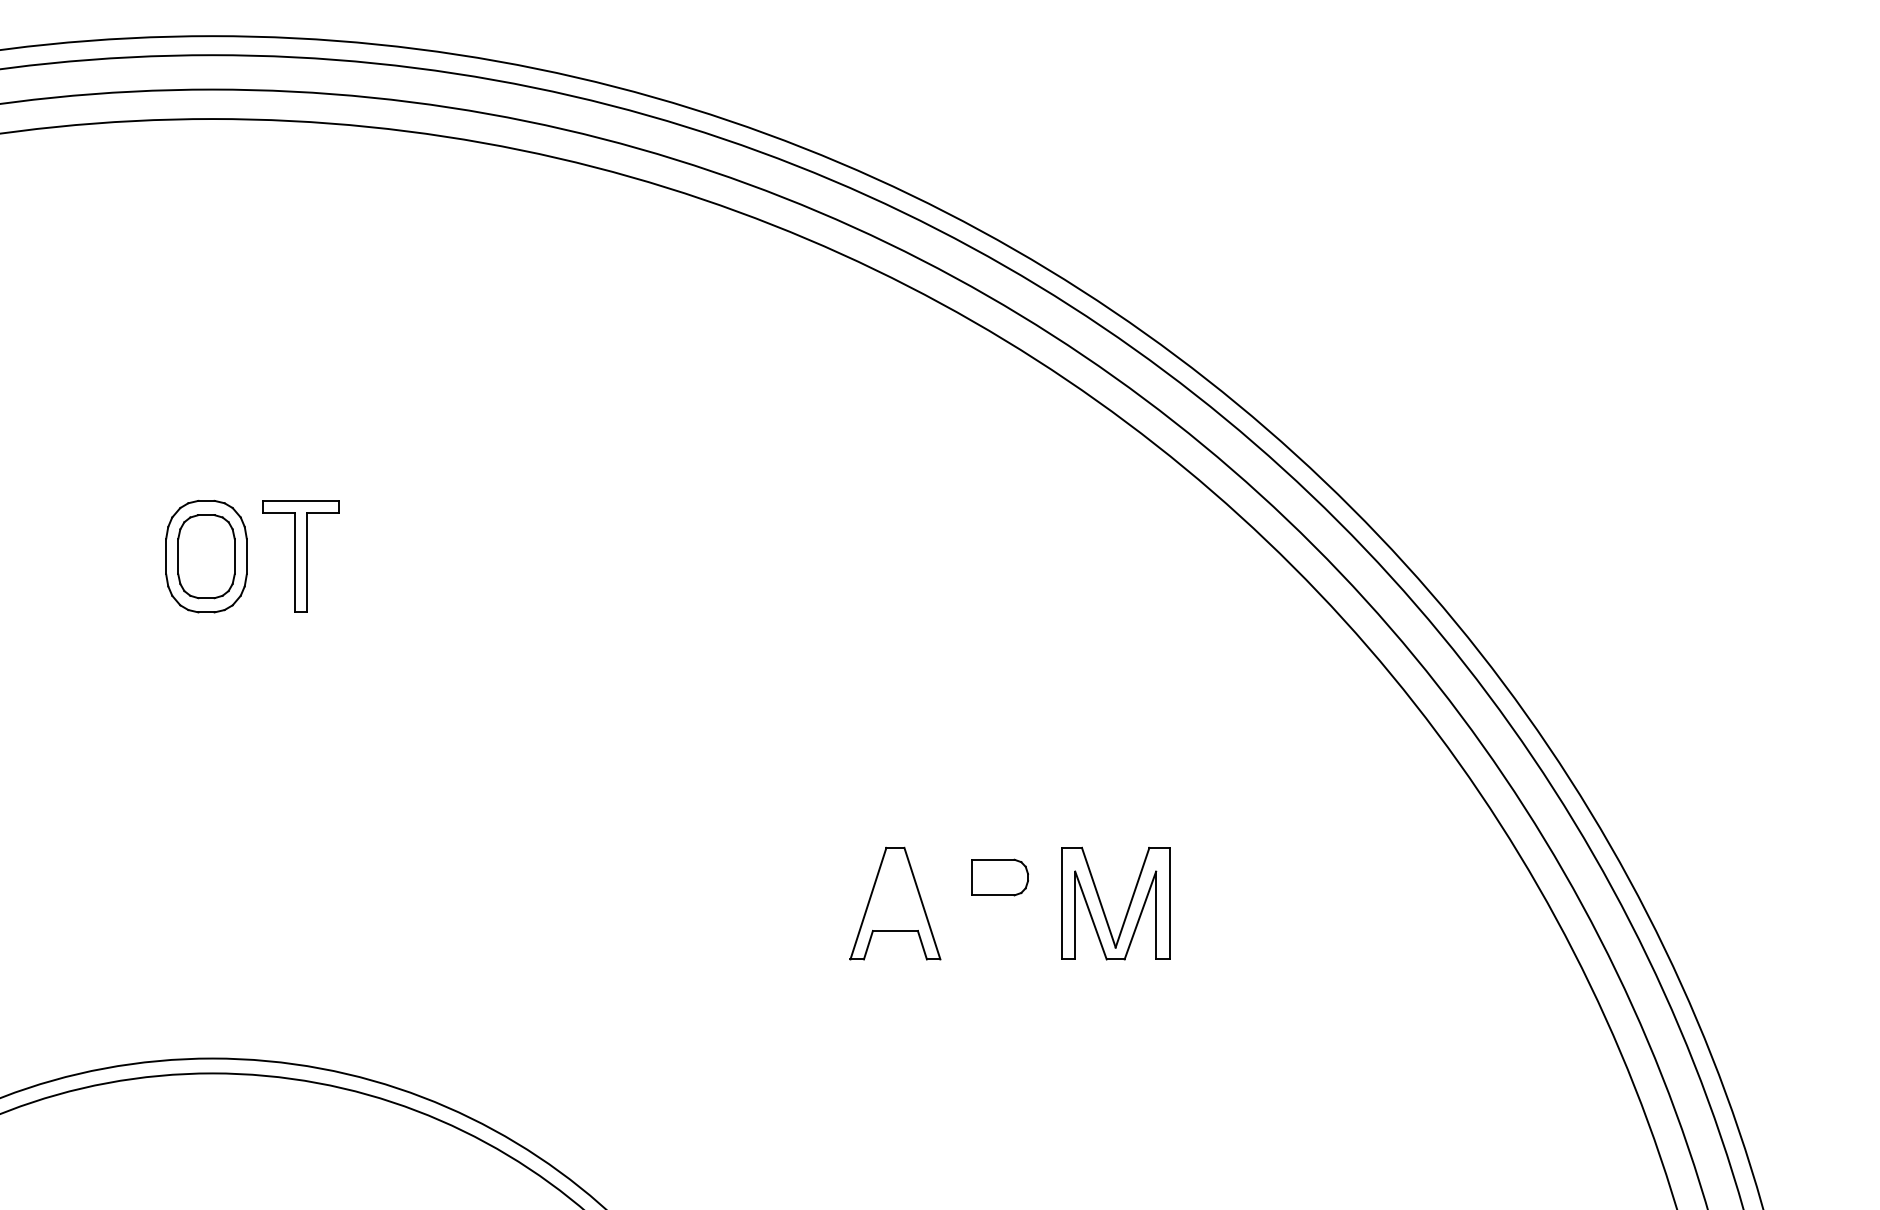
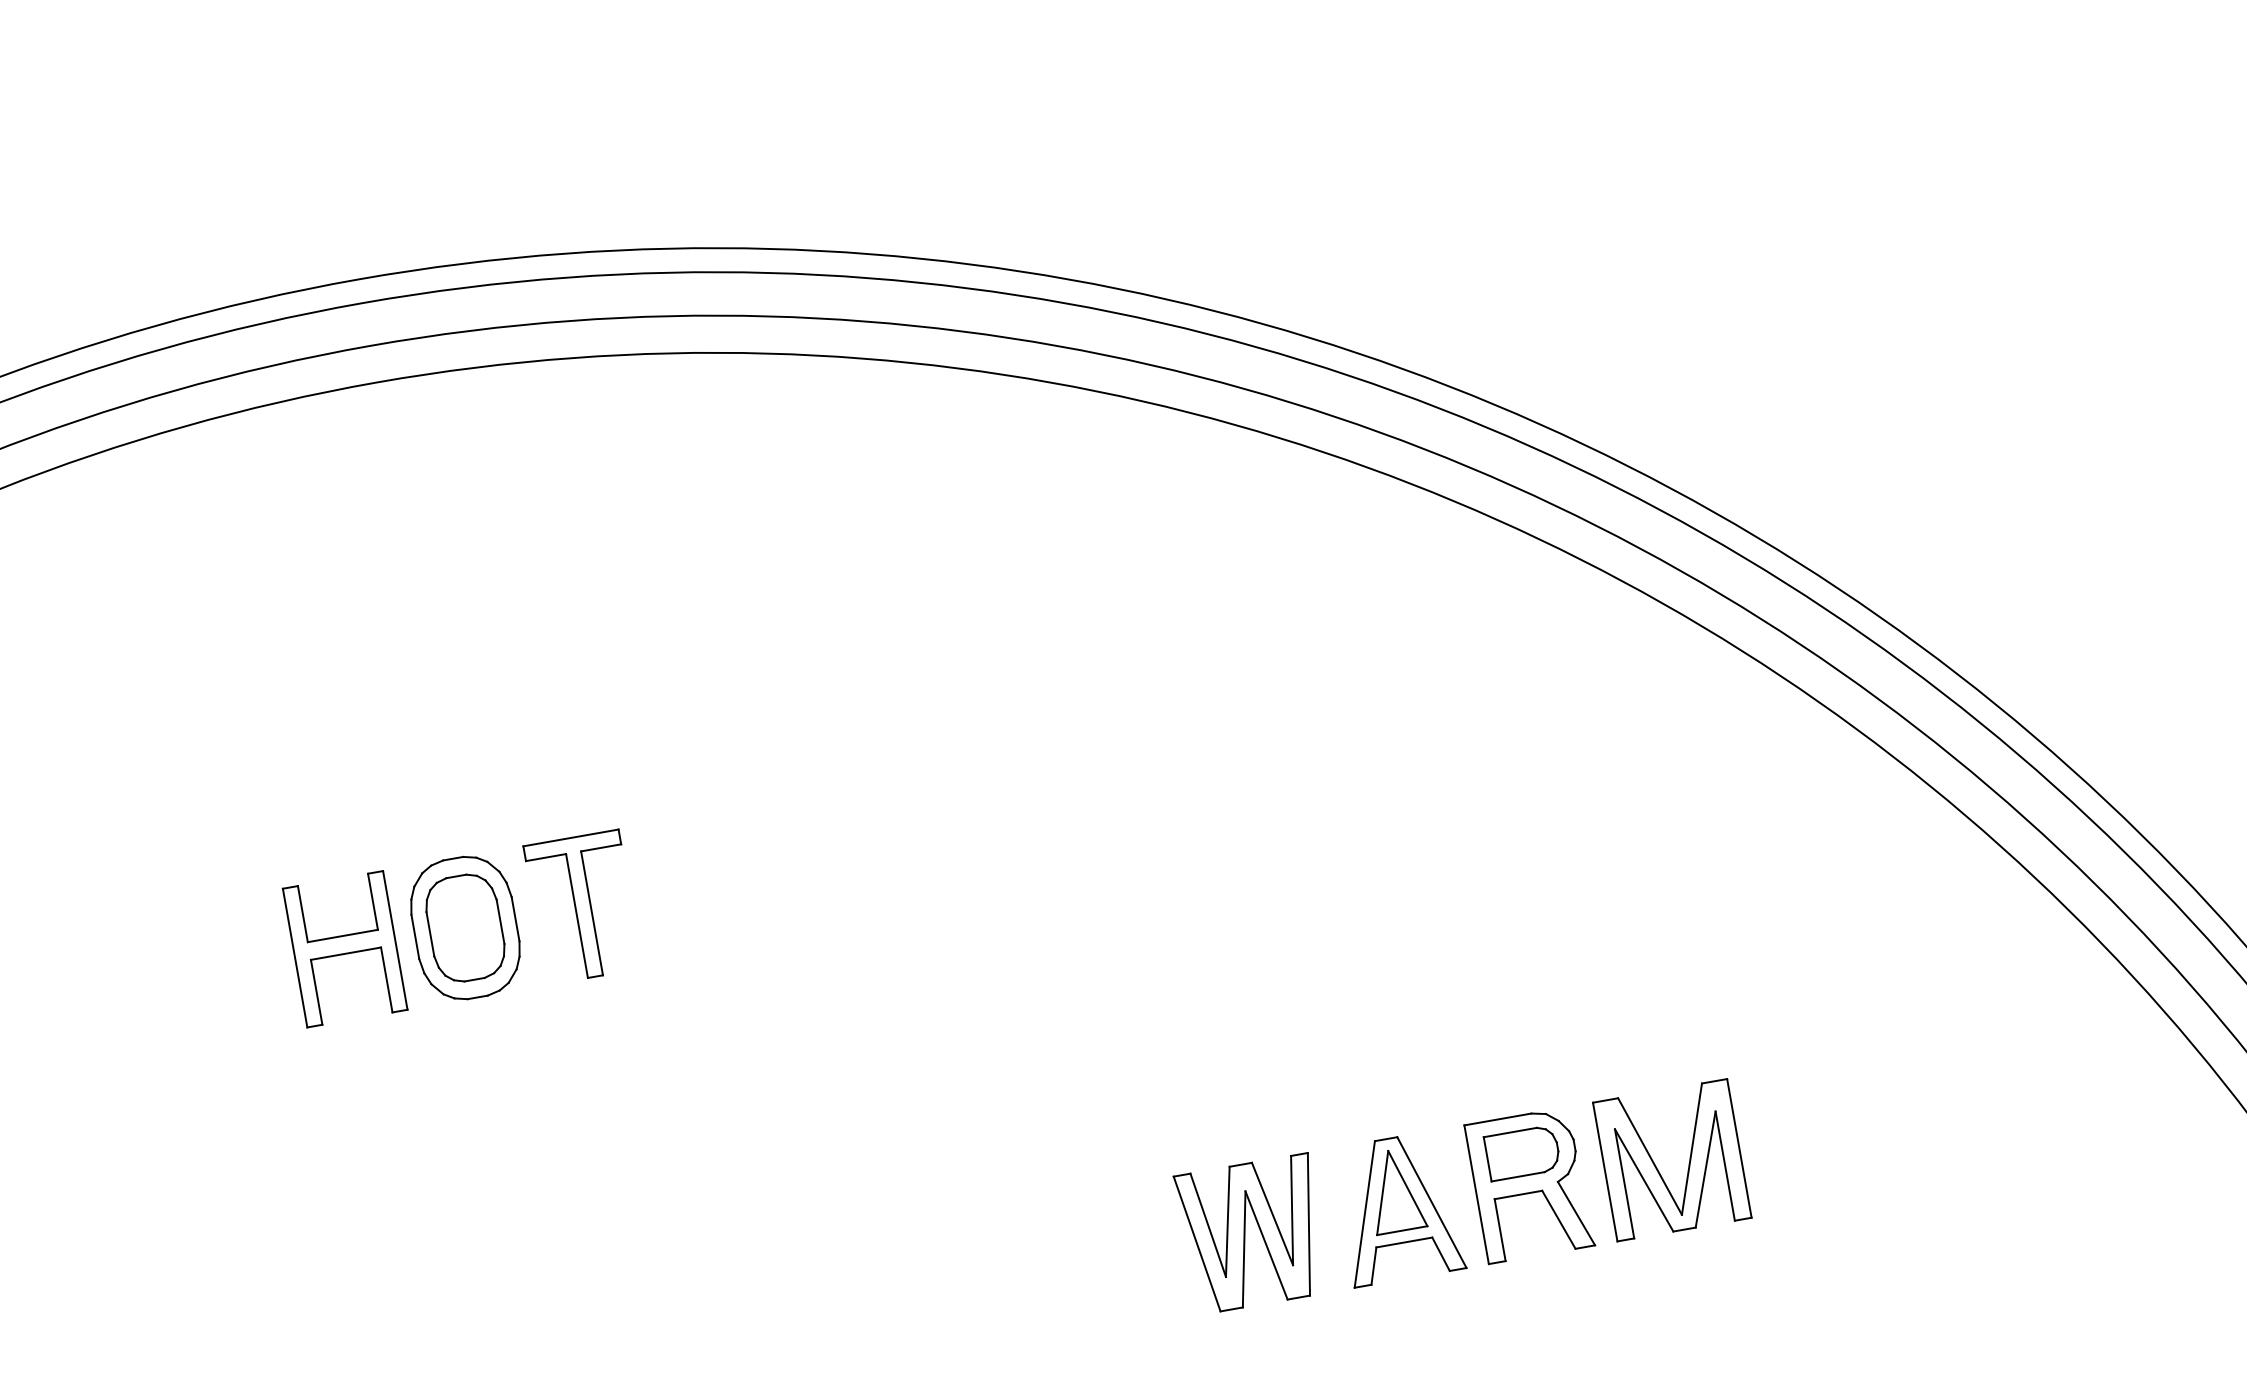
part: (109, 556) -> (344, 949), added
part: (895, 889) -> (1395, 1190), added
part: (778, 903) -> (1252, 1234), added
part: (1000, 903) -> (1529, 1185), added

